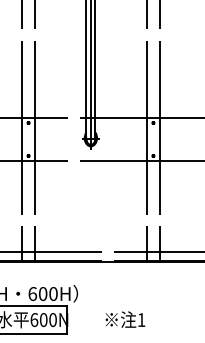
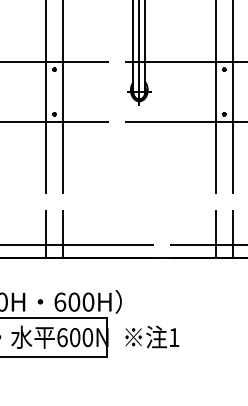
text: (125, 319) -> (152, 336), moved

